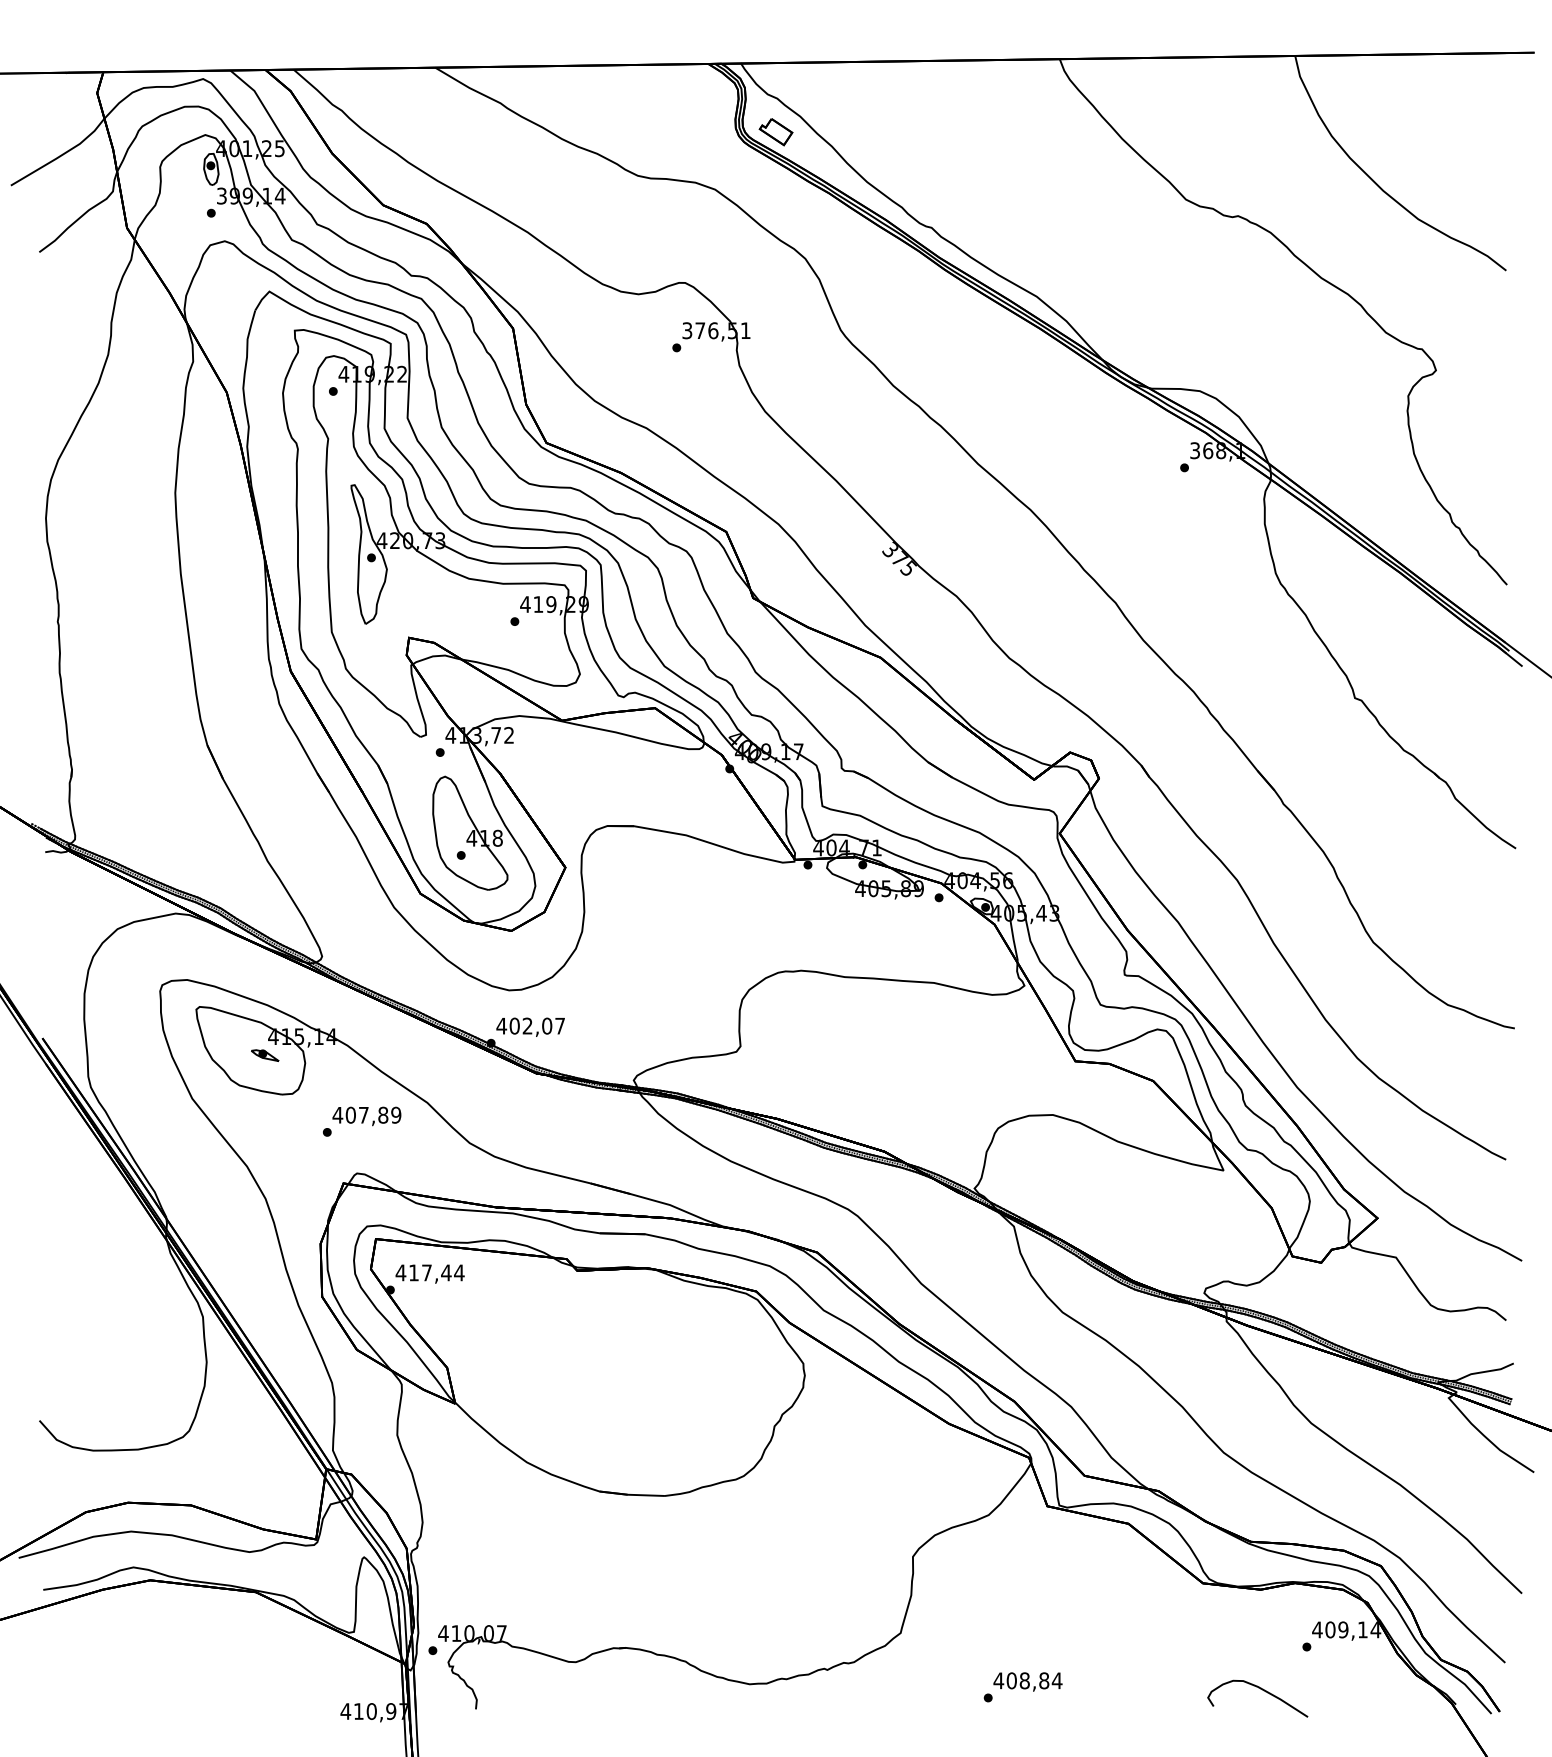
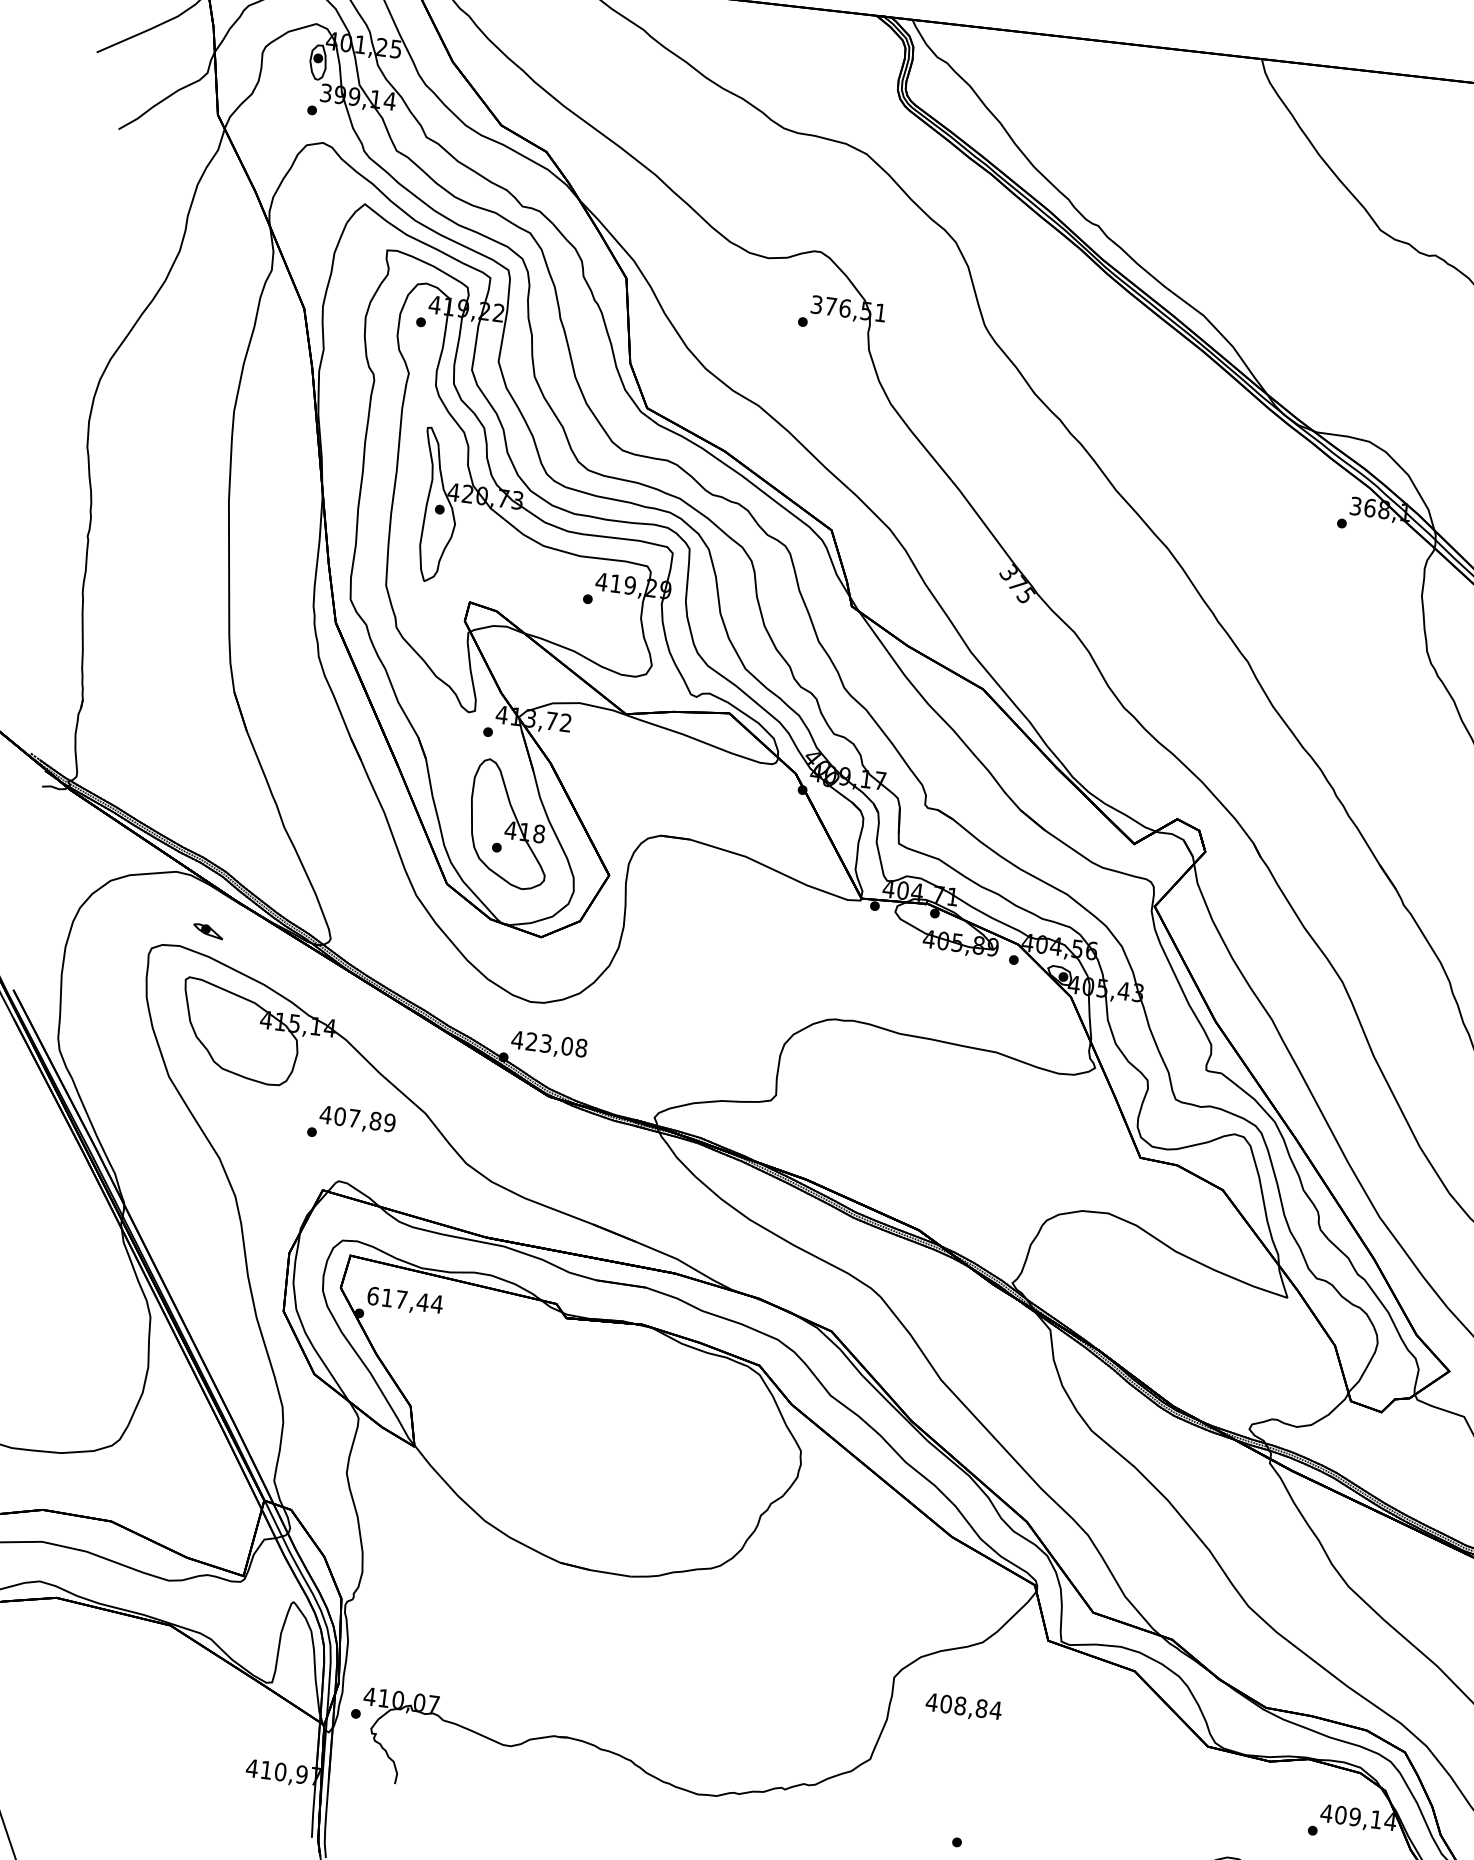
part: (775, 132) -> (940, 100), removed
text: (537, 1025) -> (556, 1044), 402,07 -> 423,08
part: (265, 1055) -> (208, 931), moved
text: (400, 1272) -> (372, 1295), 417,44 -> 617,44
text: (1027, 1681) -> (963, 1707), moved

